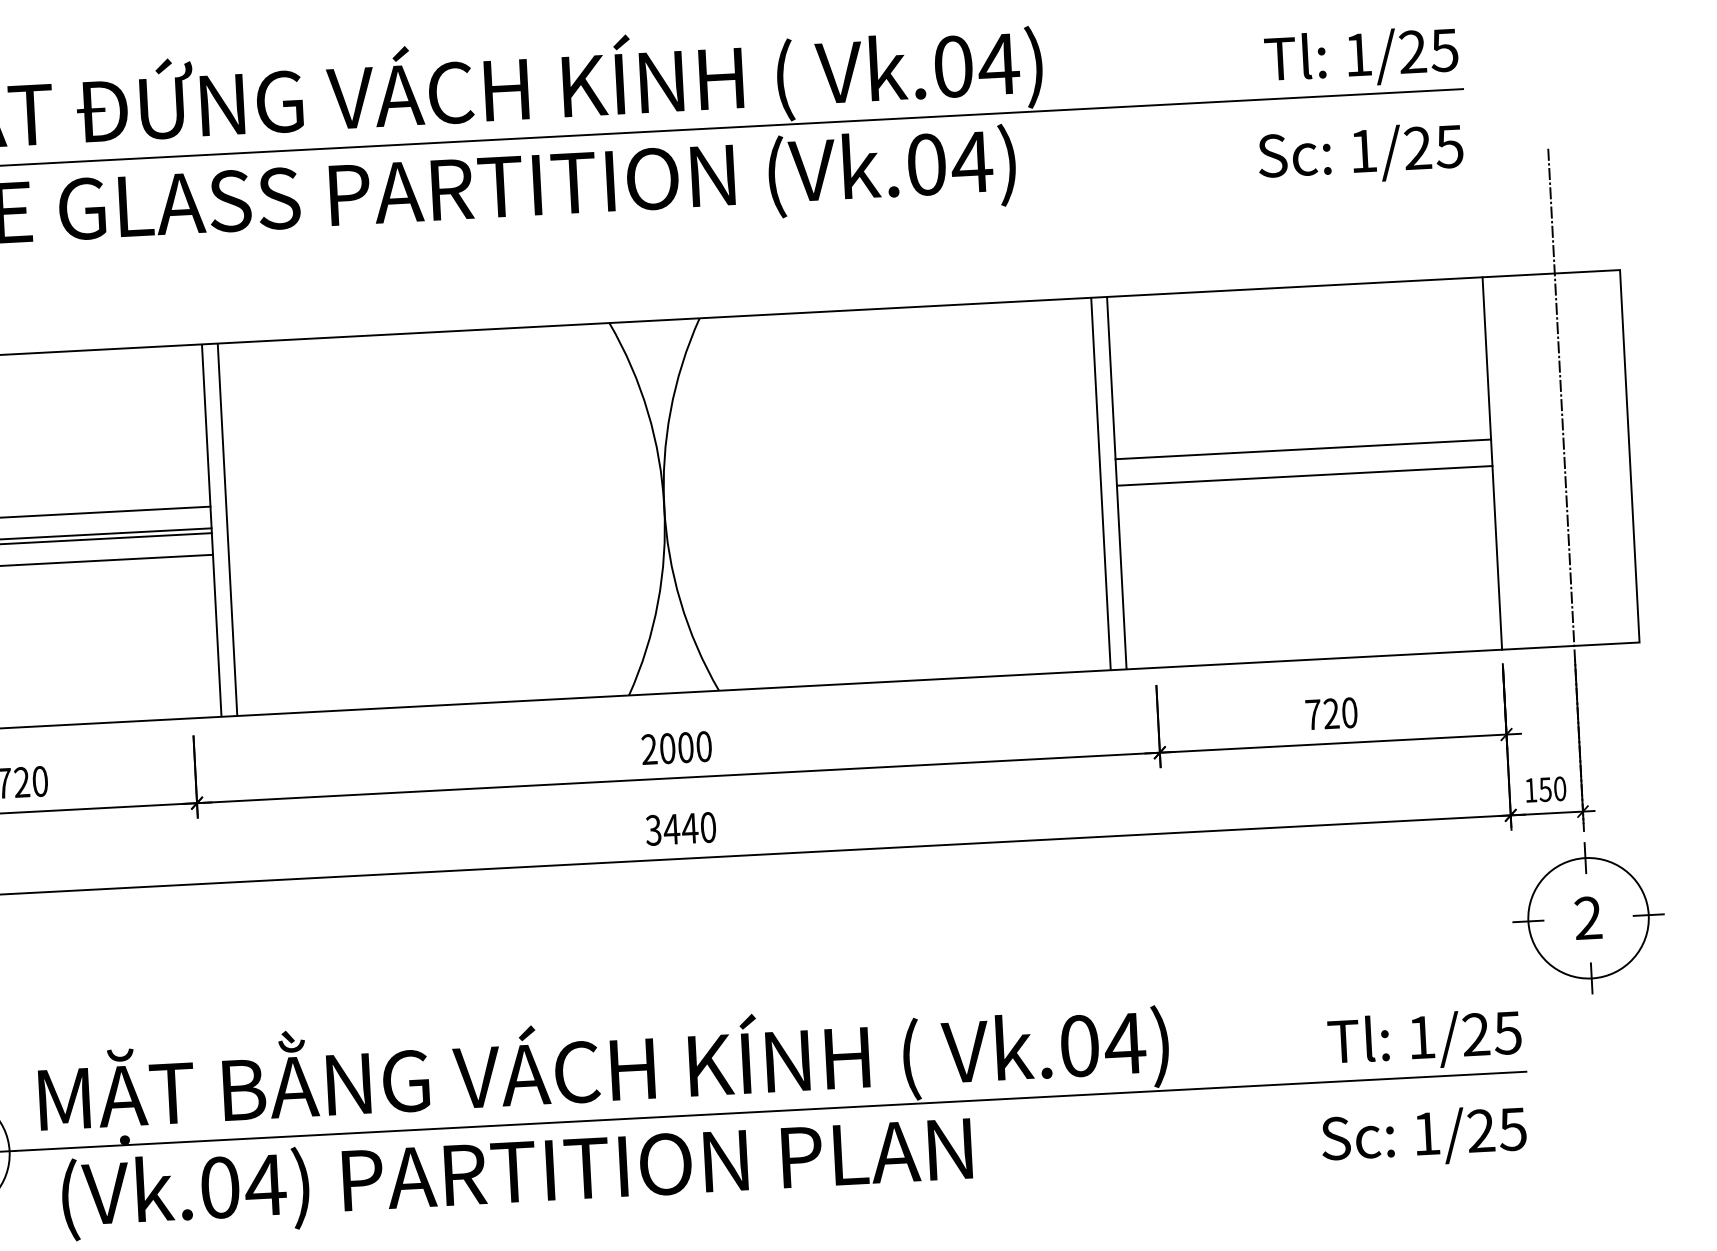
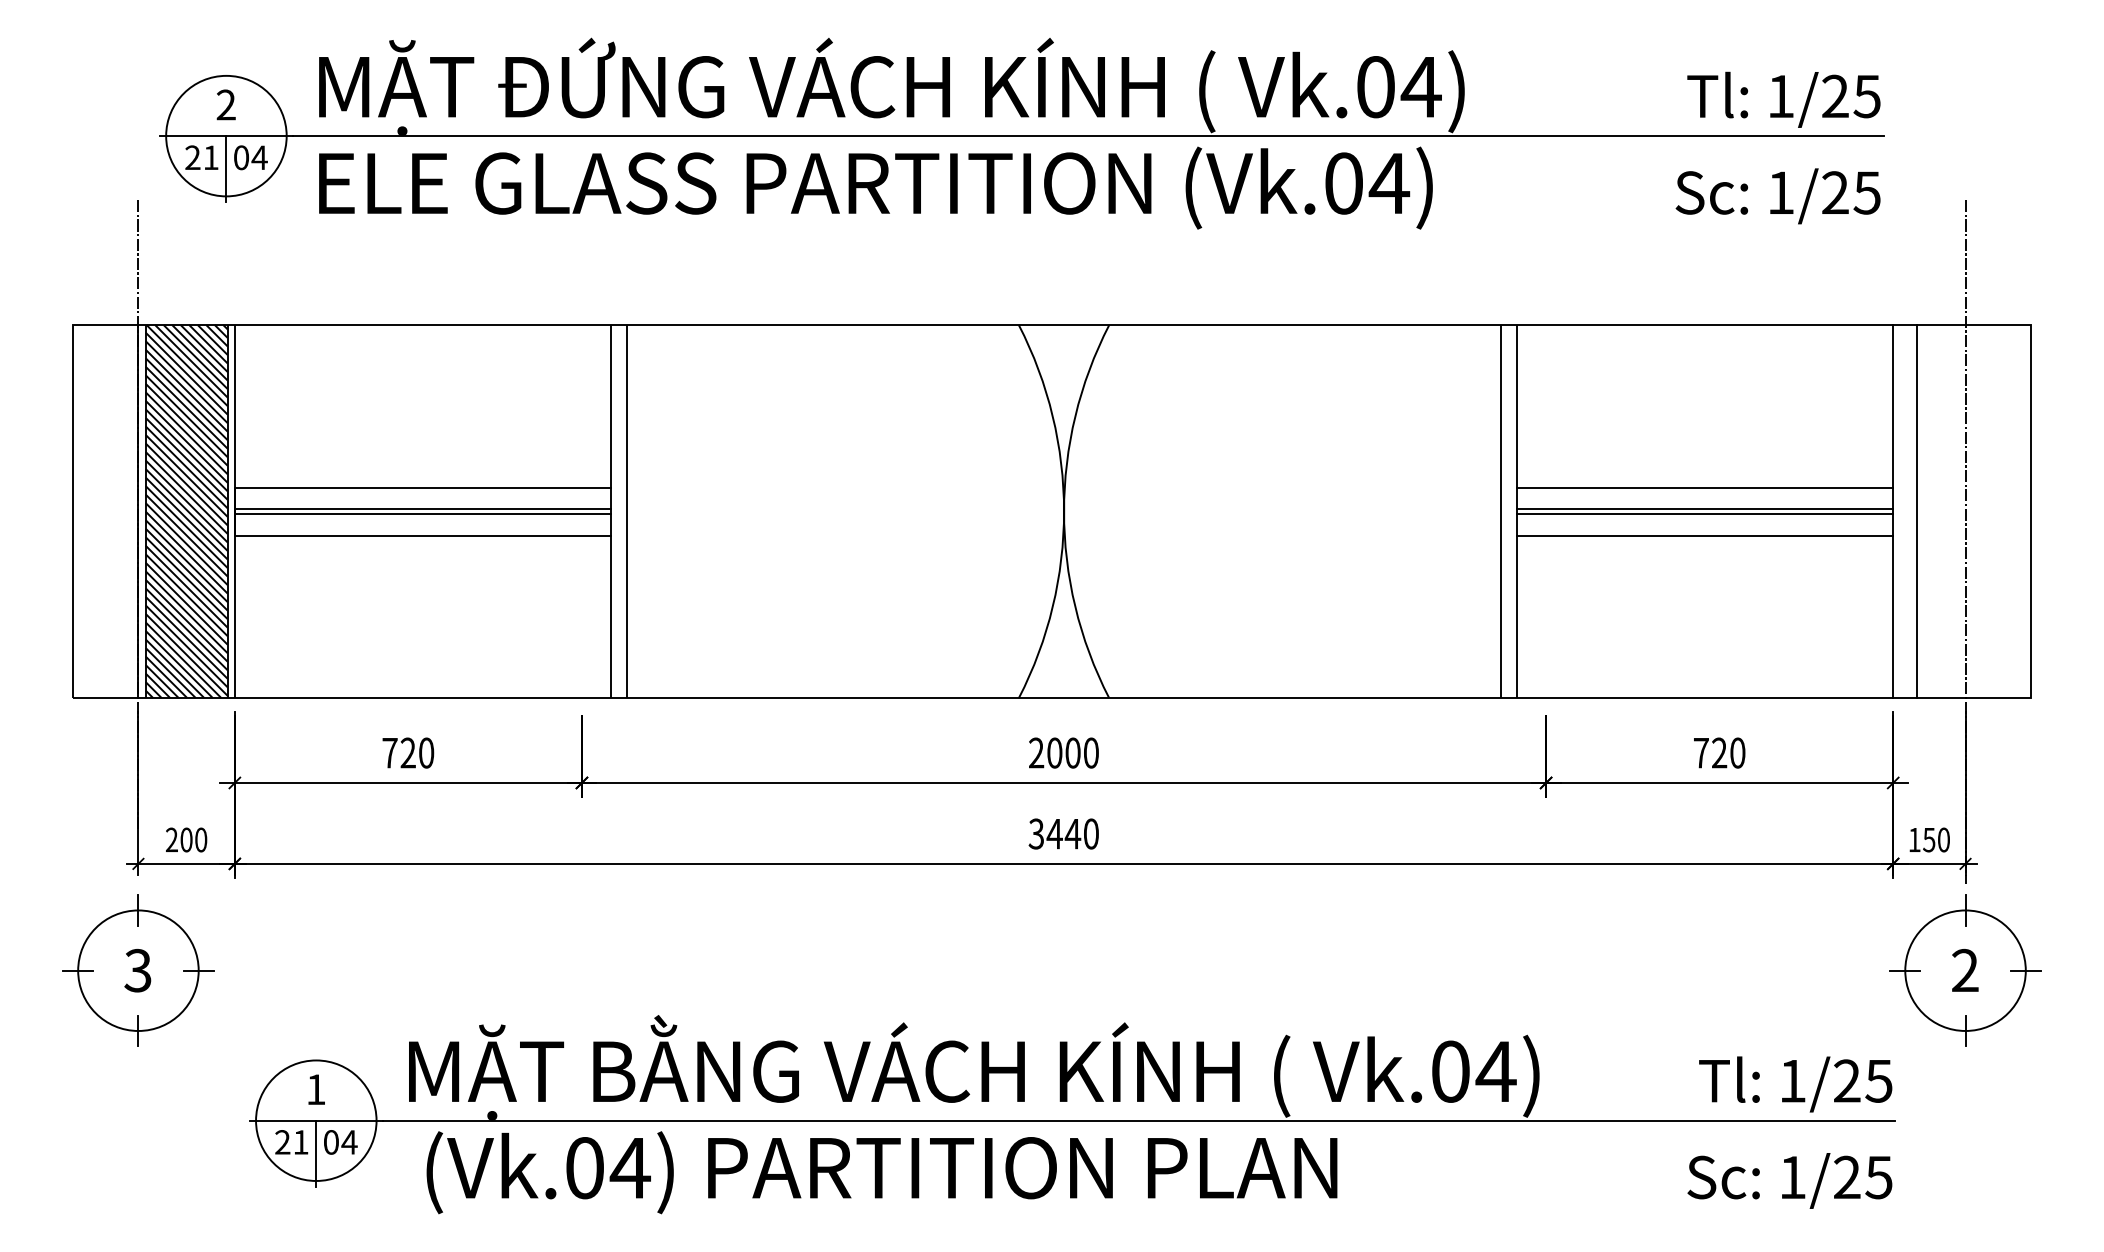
line: (1516, 462) -> (1917, 511), added
line: (1304, 471) -> (1705, 509), added
line: (1306, 497) -> (1705, 535), added

